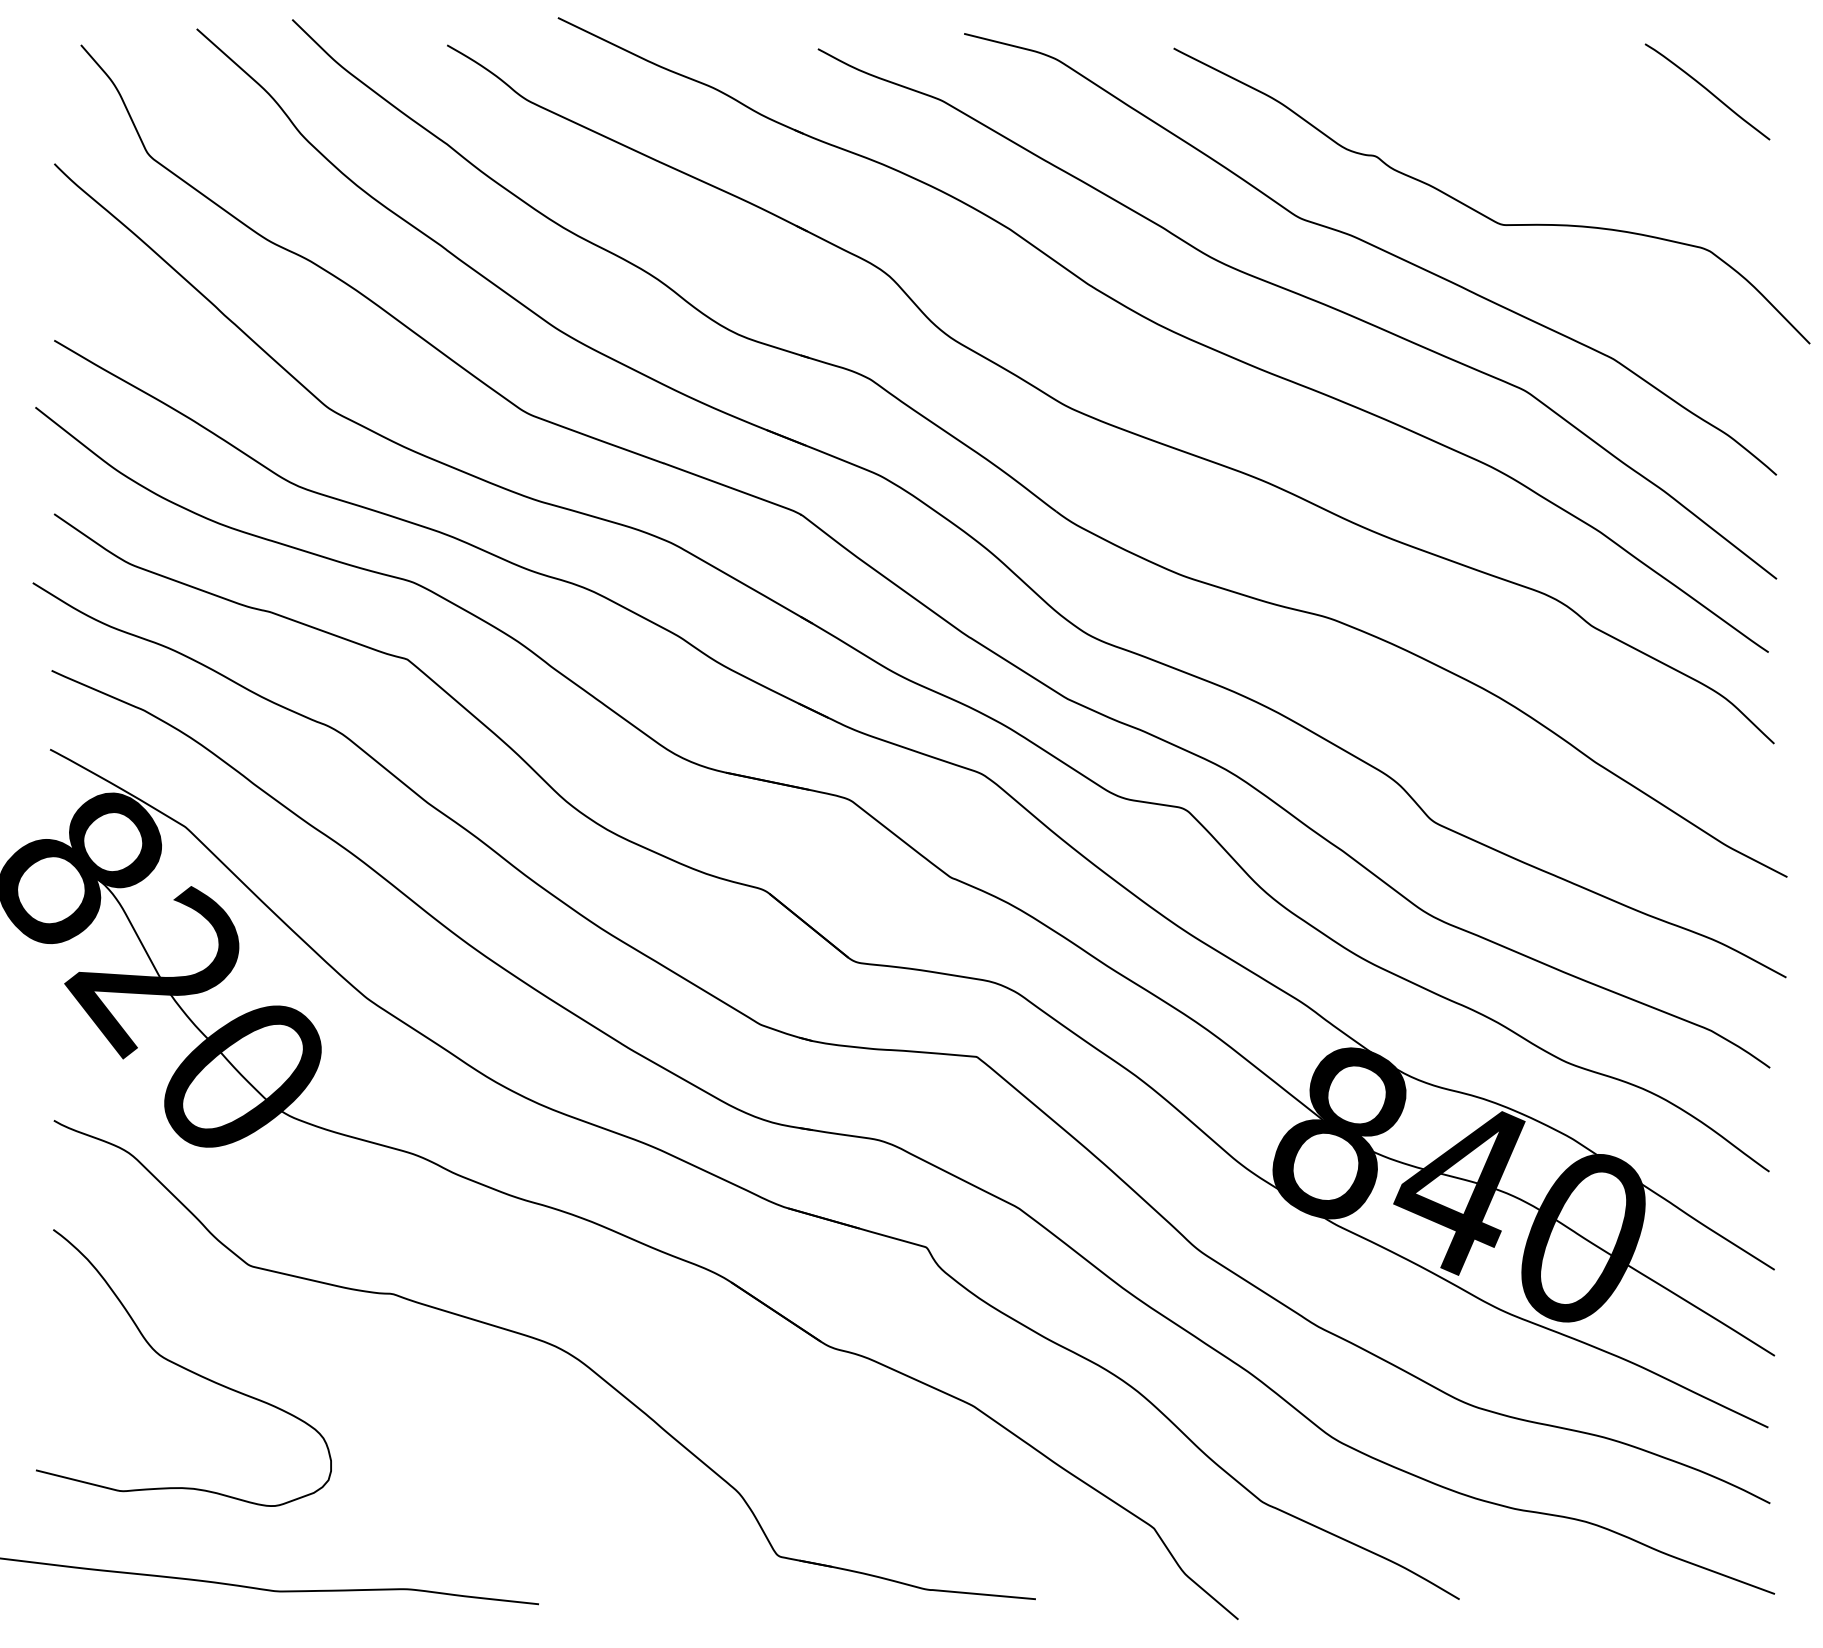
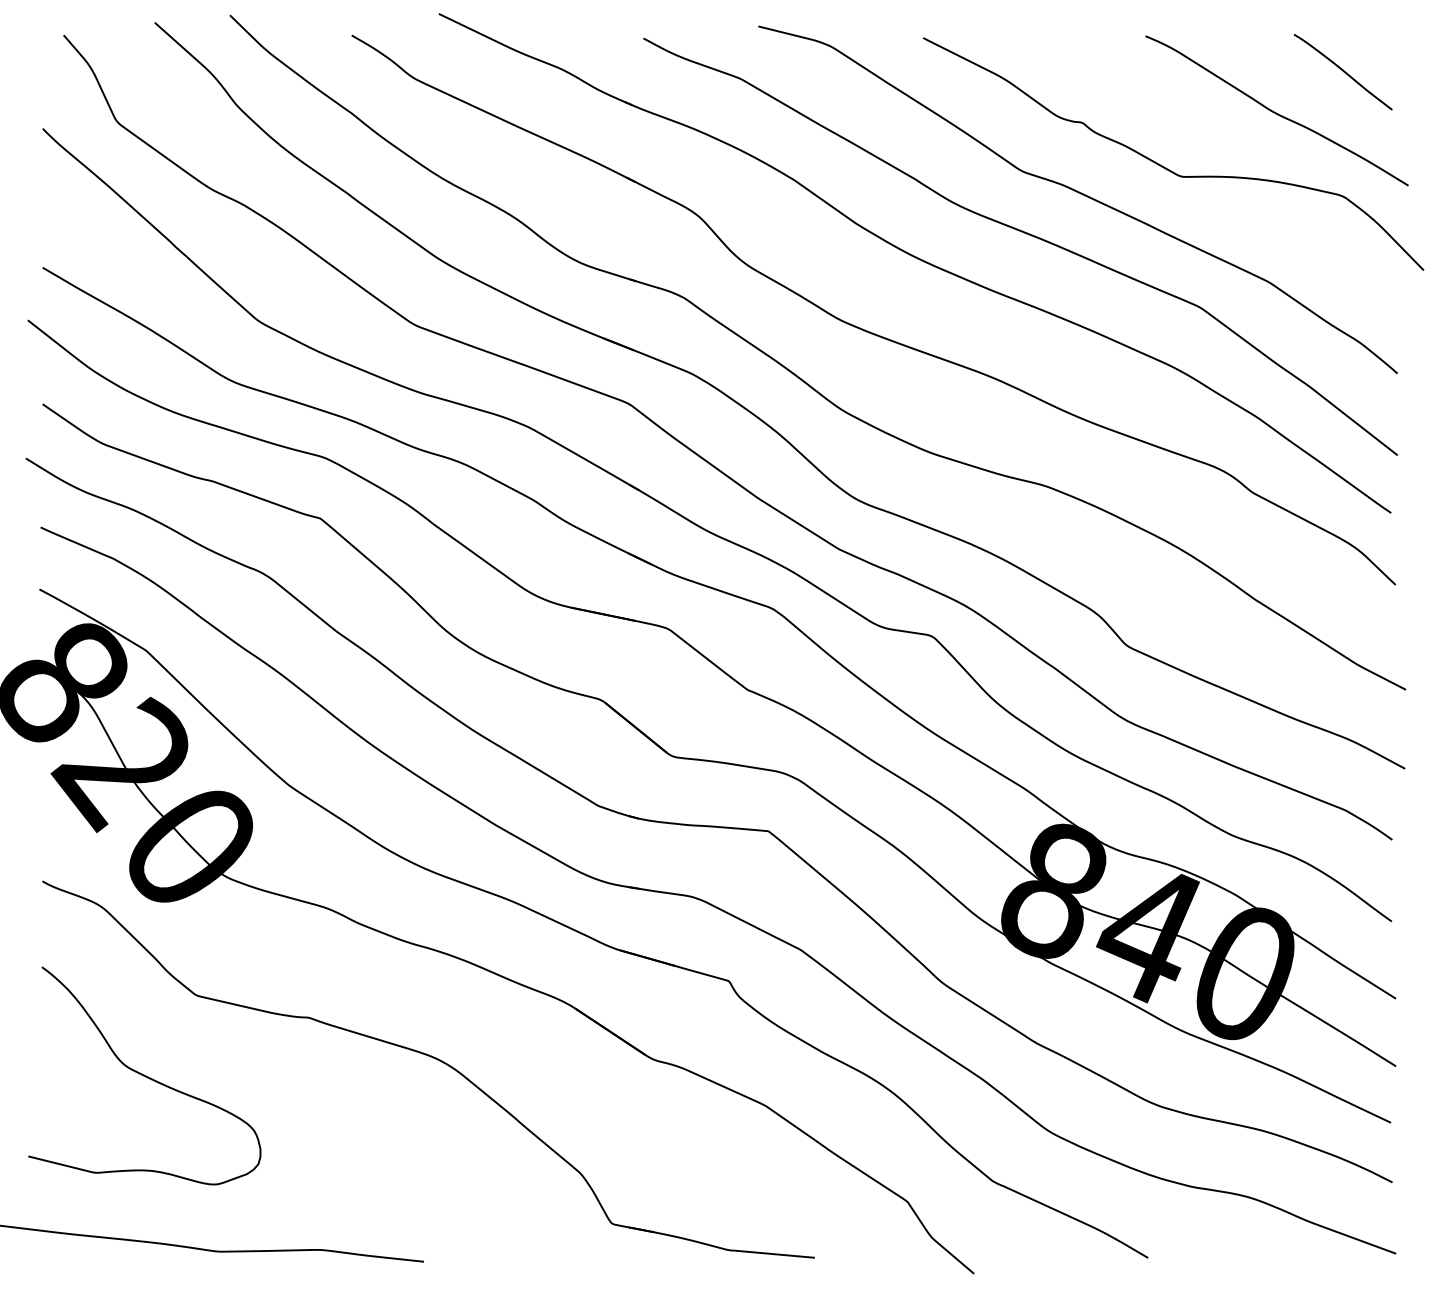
curve: (1622, 143) -> (1276, 112), added

